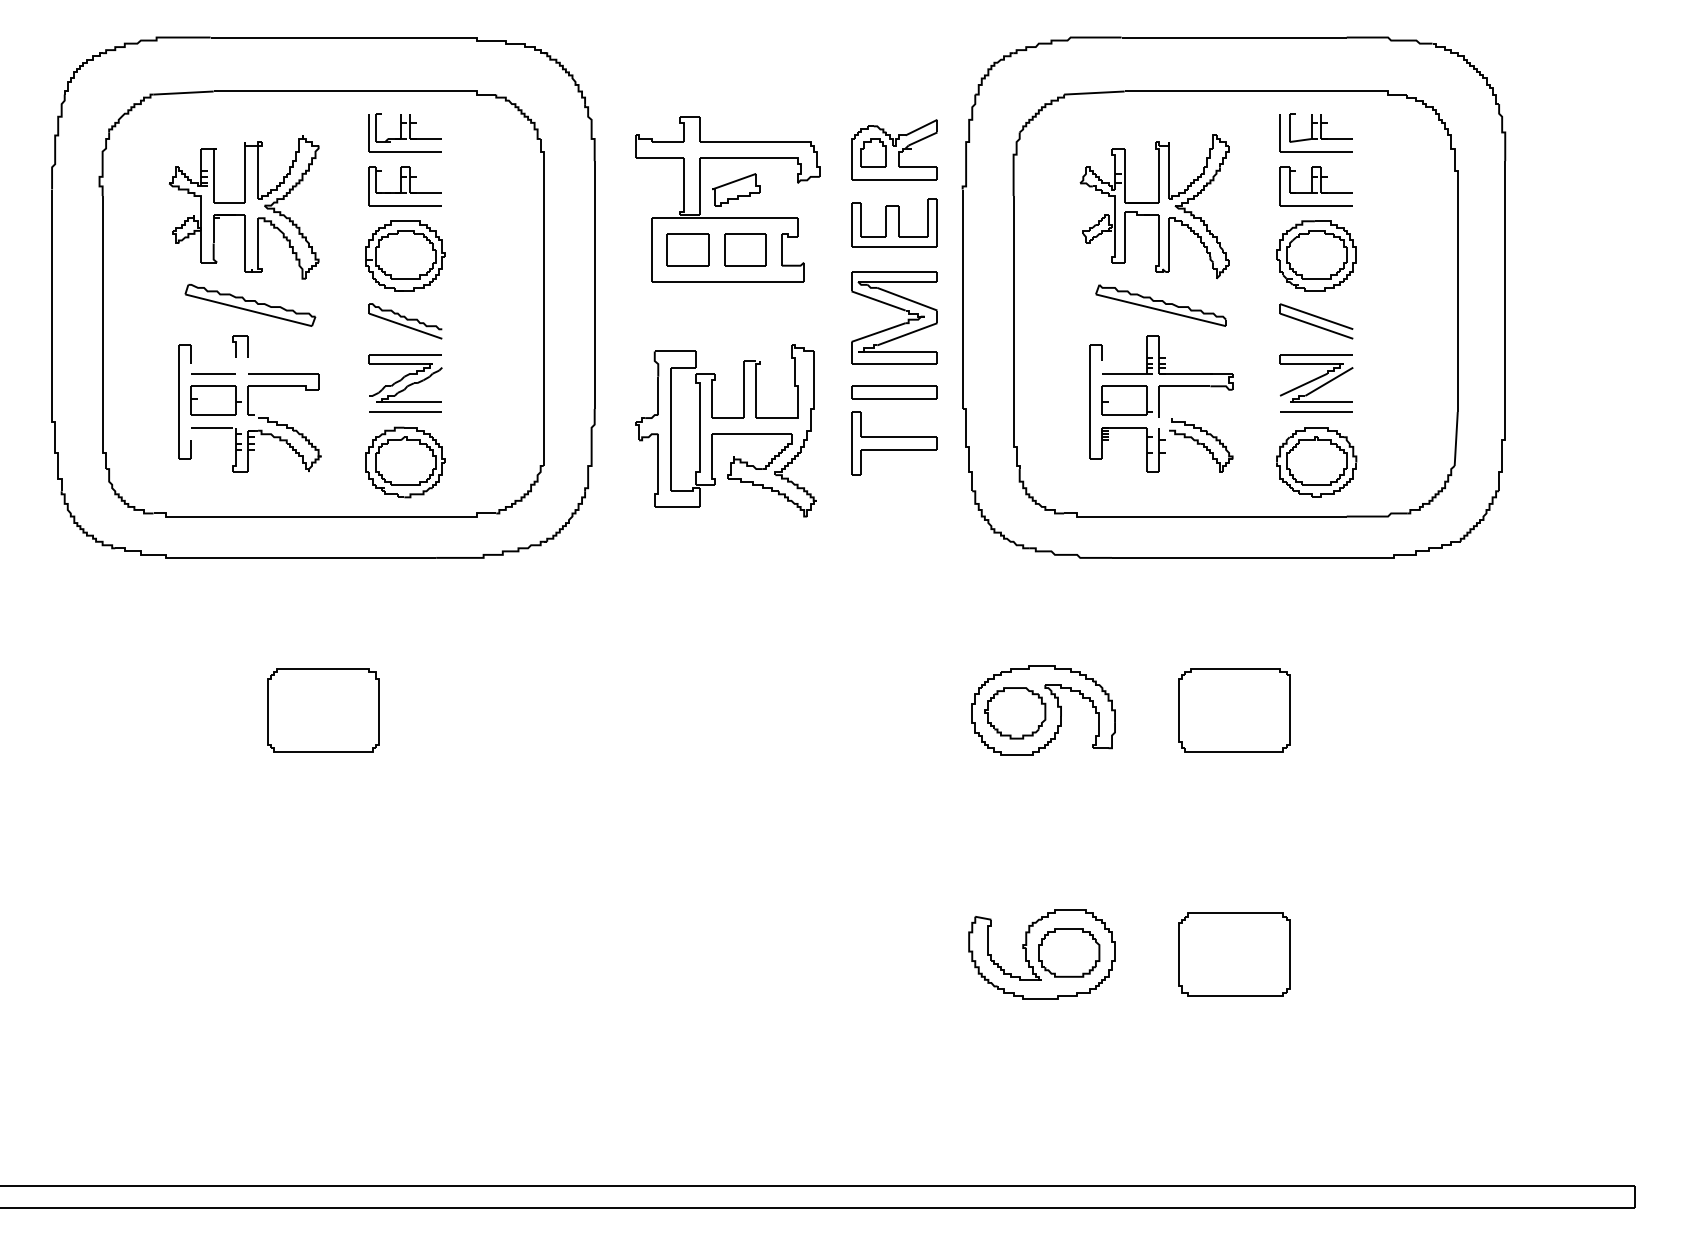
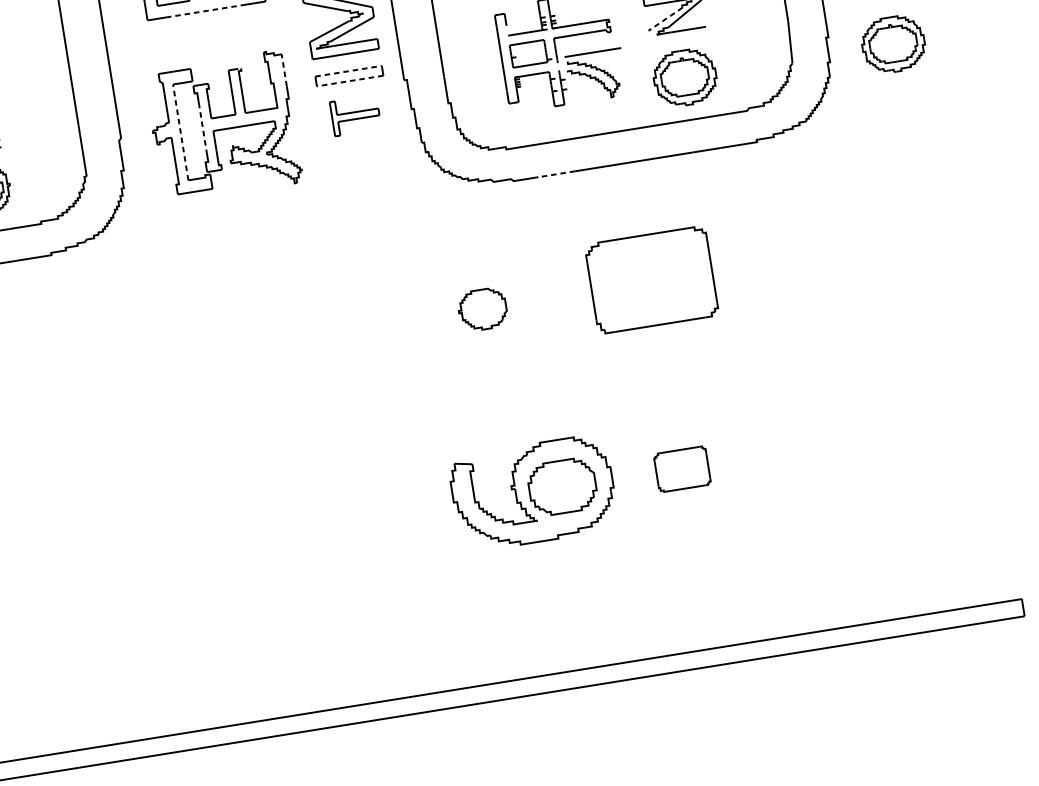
line: (727, 281) -> (206, 10), solid -> dashed
line: (813, 372) -> (284, 70), solid -> dashed
line: (1303, 385) -> (665, 19), solid -> dashed
line: (894, 386) -> (348, 71), solid -> dashed
line: (894, 398) -> (350, 80), solid -> dashed
line: (1316, 411) -> (592, 52), moved
line: (699, 427) -> (202, 127), solid -> dashed
line: (670, 429) -> (180, 132), solid -> dashed
part: (894, 443) -> (355, 115), size x0.7
part: (1585, 462) -> (893, 44), added
line: (1135, 557) -> (556, 173), solid -> dashed
part: (1043, 710) -> (504, 303), removed
part: (1234, 710) -> (652, 280), size x1.4
part: (1041, 954) -> (533, 493), size x1.4
part: (1234, 954) -> (682, 469), size x0.6

